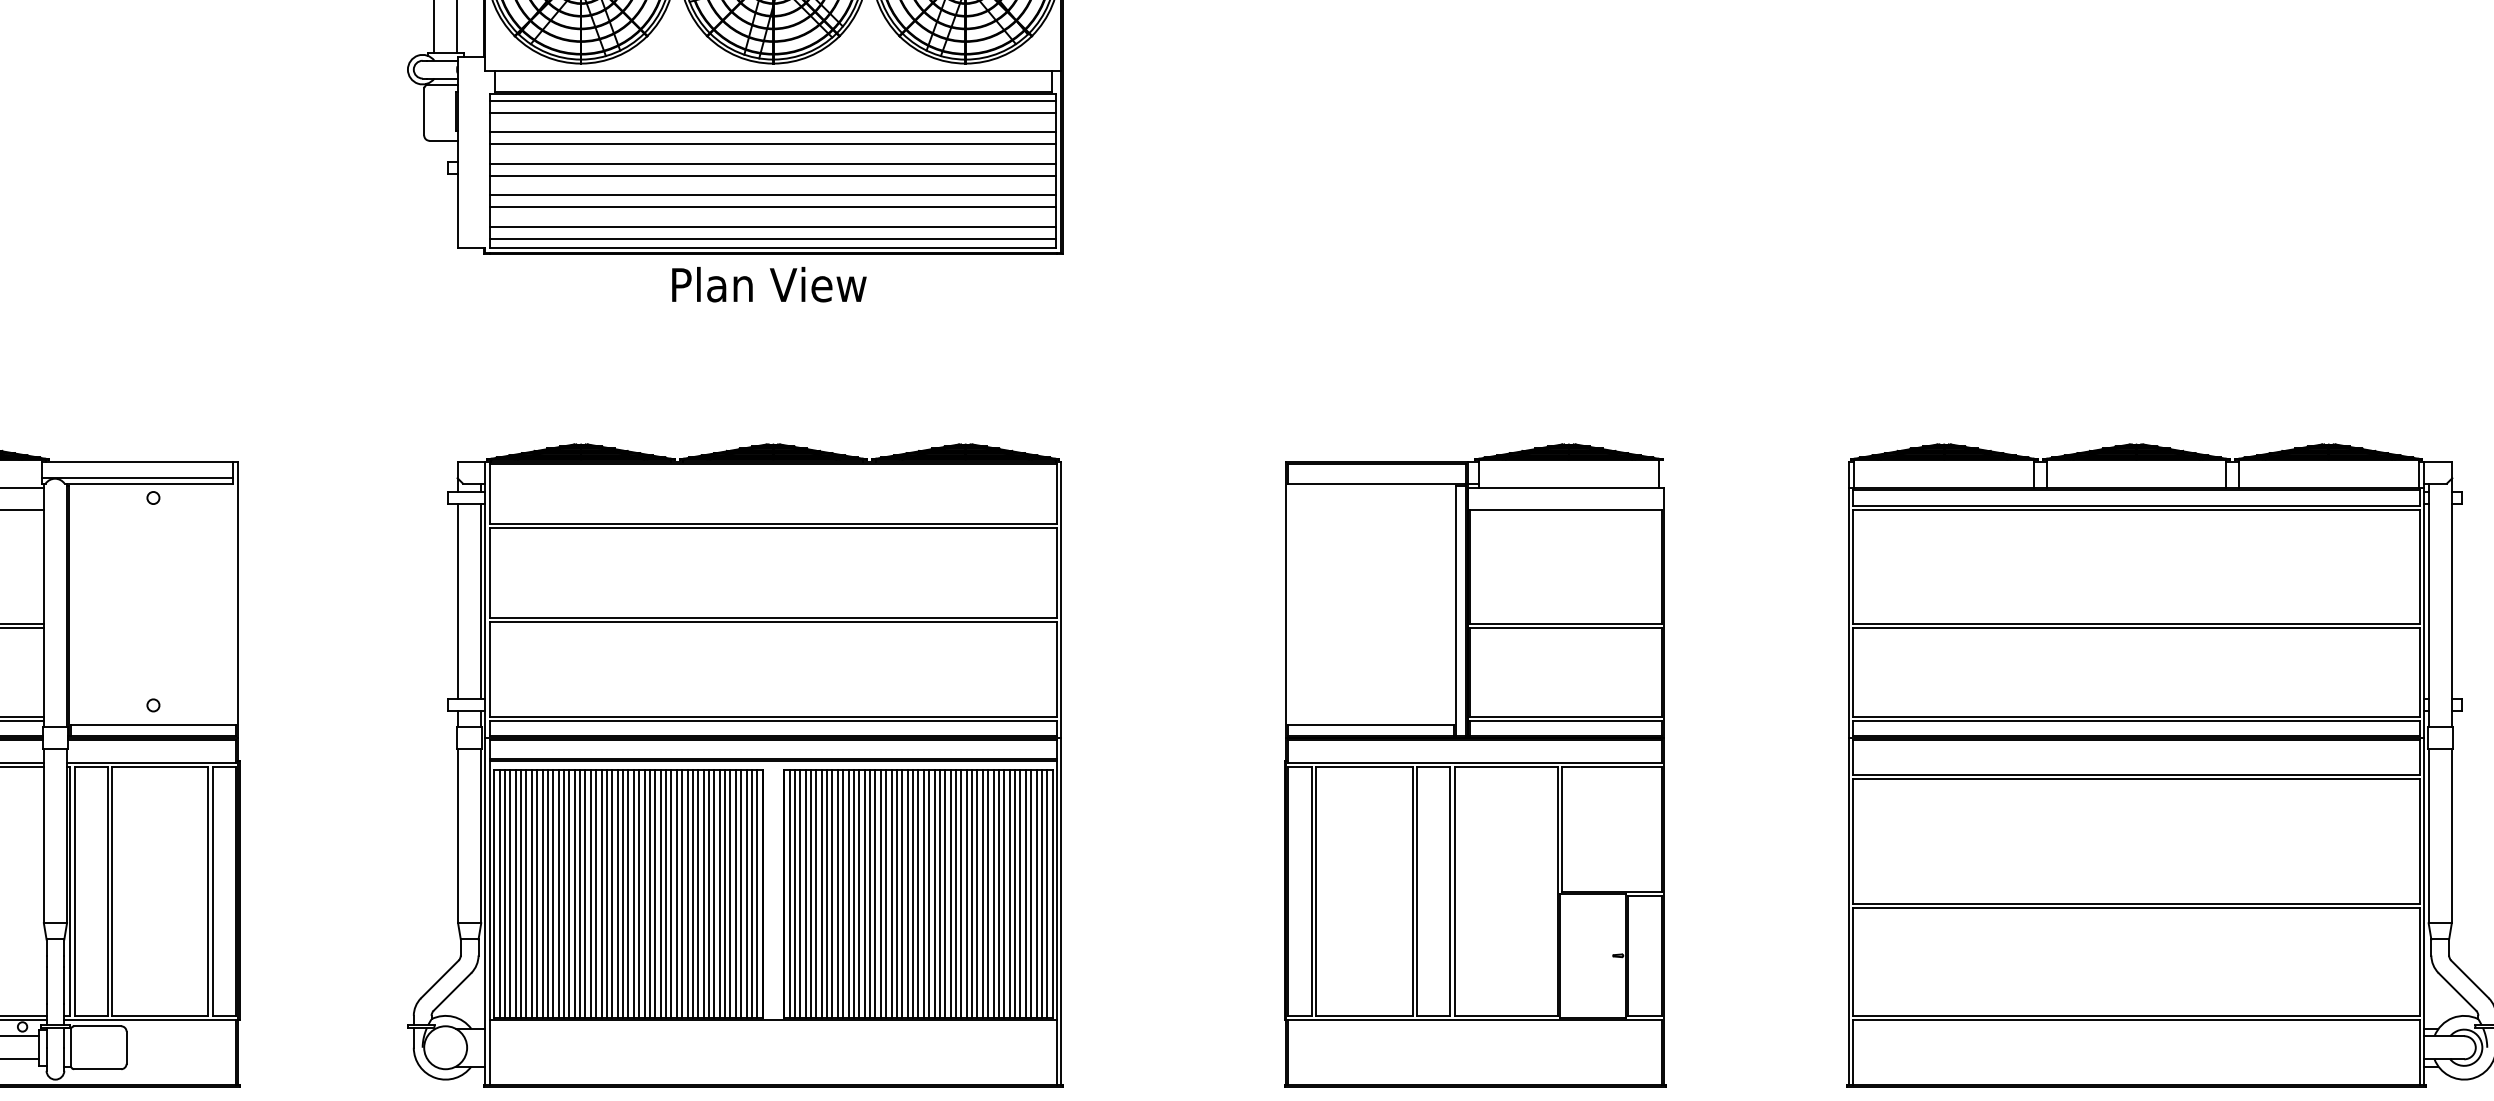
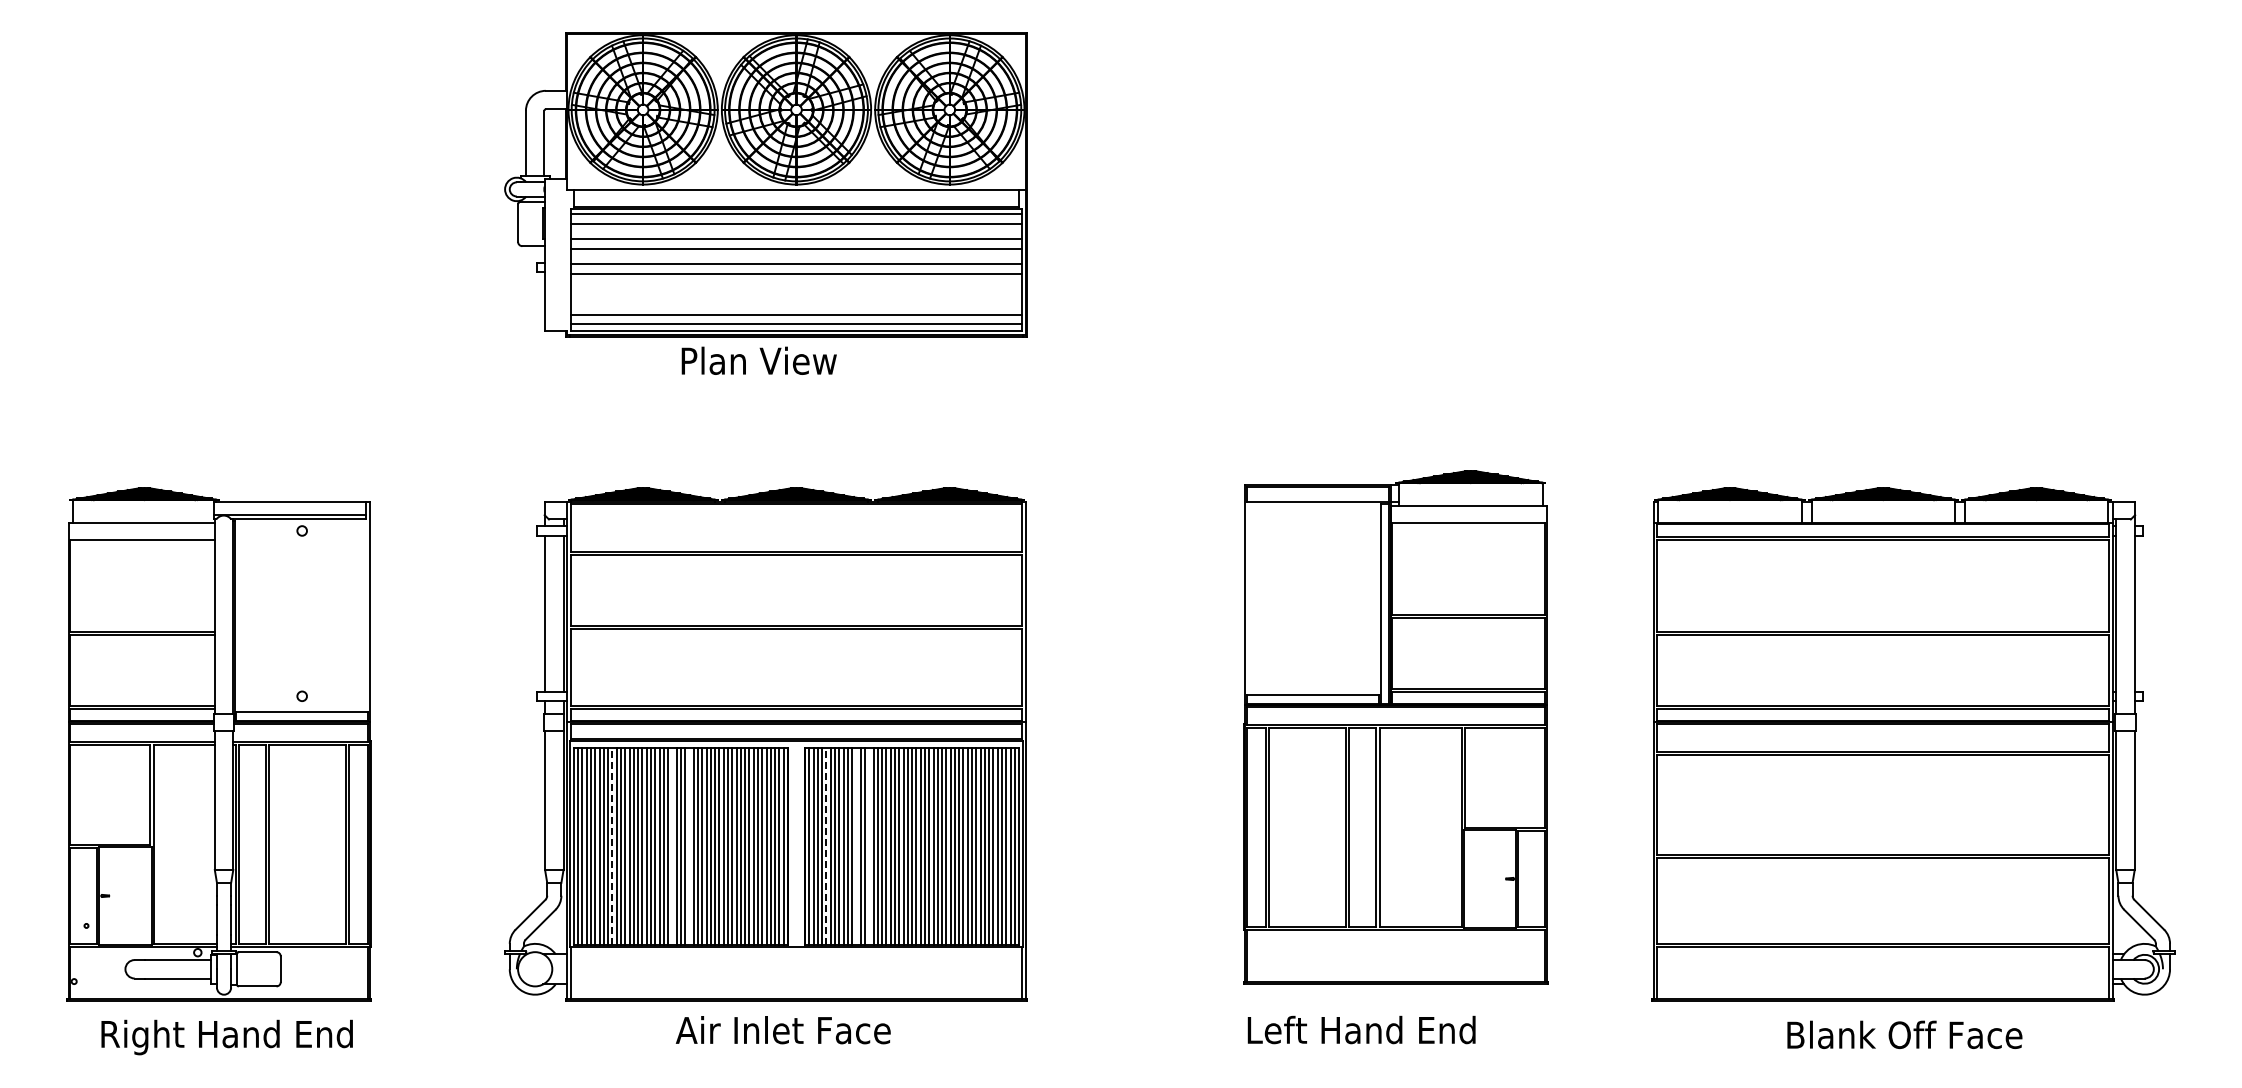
line: (773, 195) -> (796, 289), removed
line: (773, 207) -> (796, 299), removed
text: (768, 284) -> (758, 360), moved
part: (1474, 765) -> (1395, 727), moved
line: (542, 893) -> (612, 846), solid -> dashed
line: (617, 893) -> (672, 846), removed
line: (639, 893) -> (689, 846), removed
line: (811, 893) -> (826, 846), solid -> dashed
line: (848, 893) -> (856, 846), removed
line: (864, 893) -> (869, 846), removed

